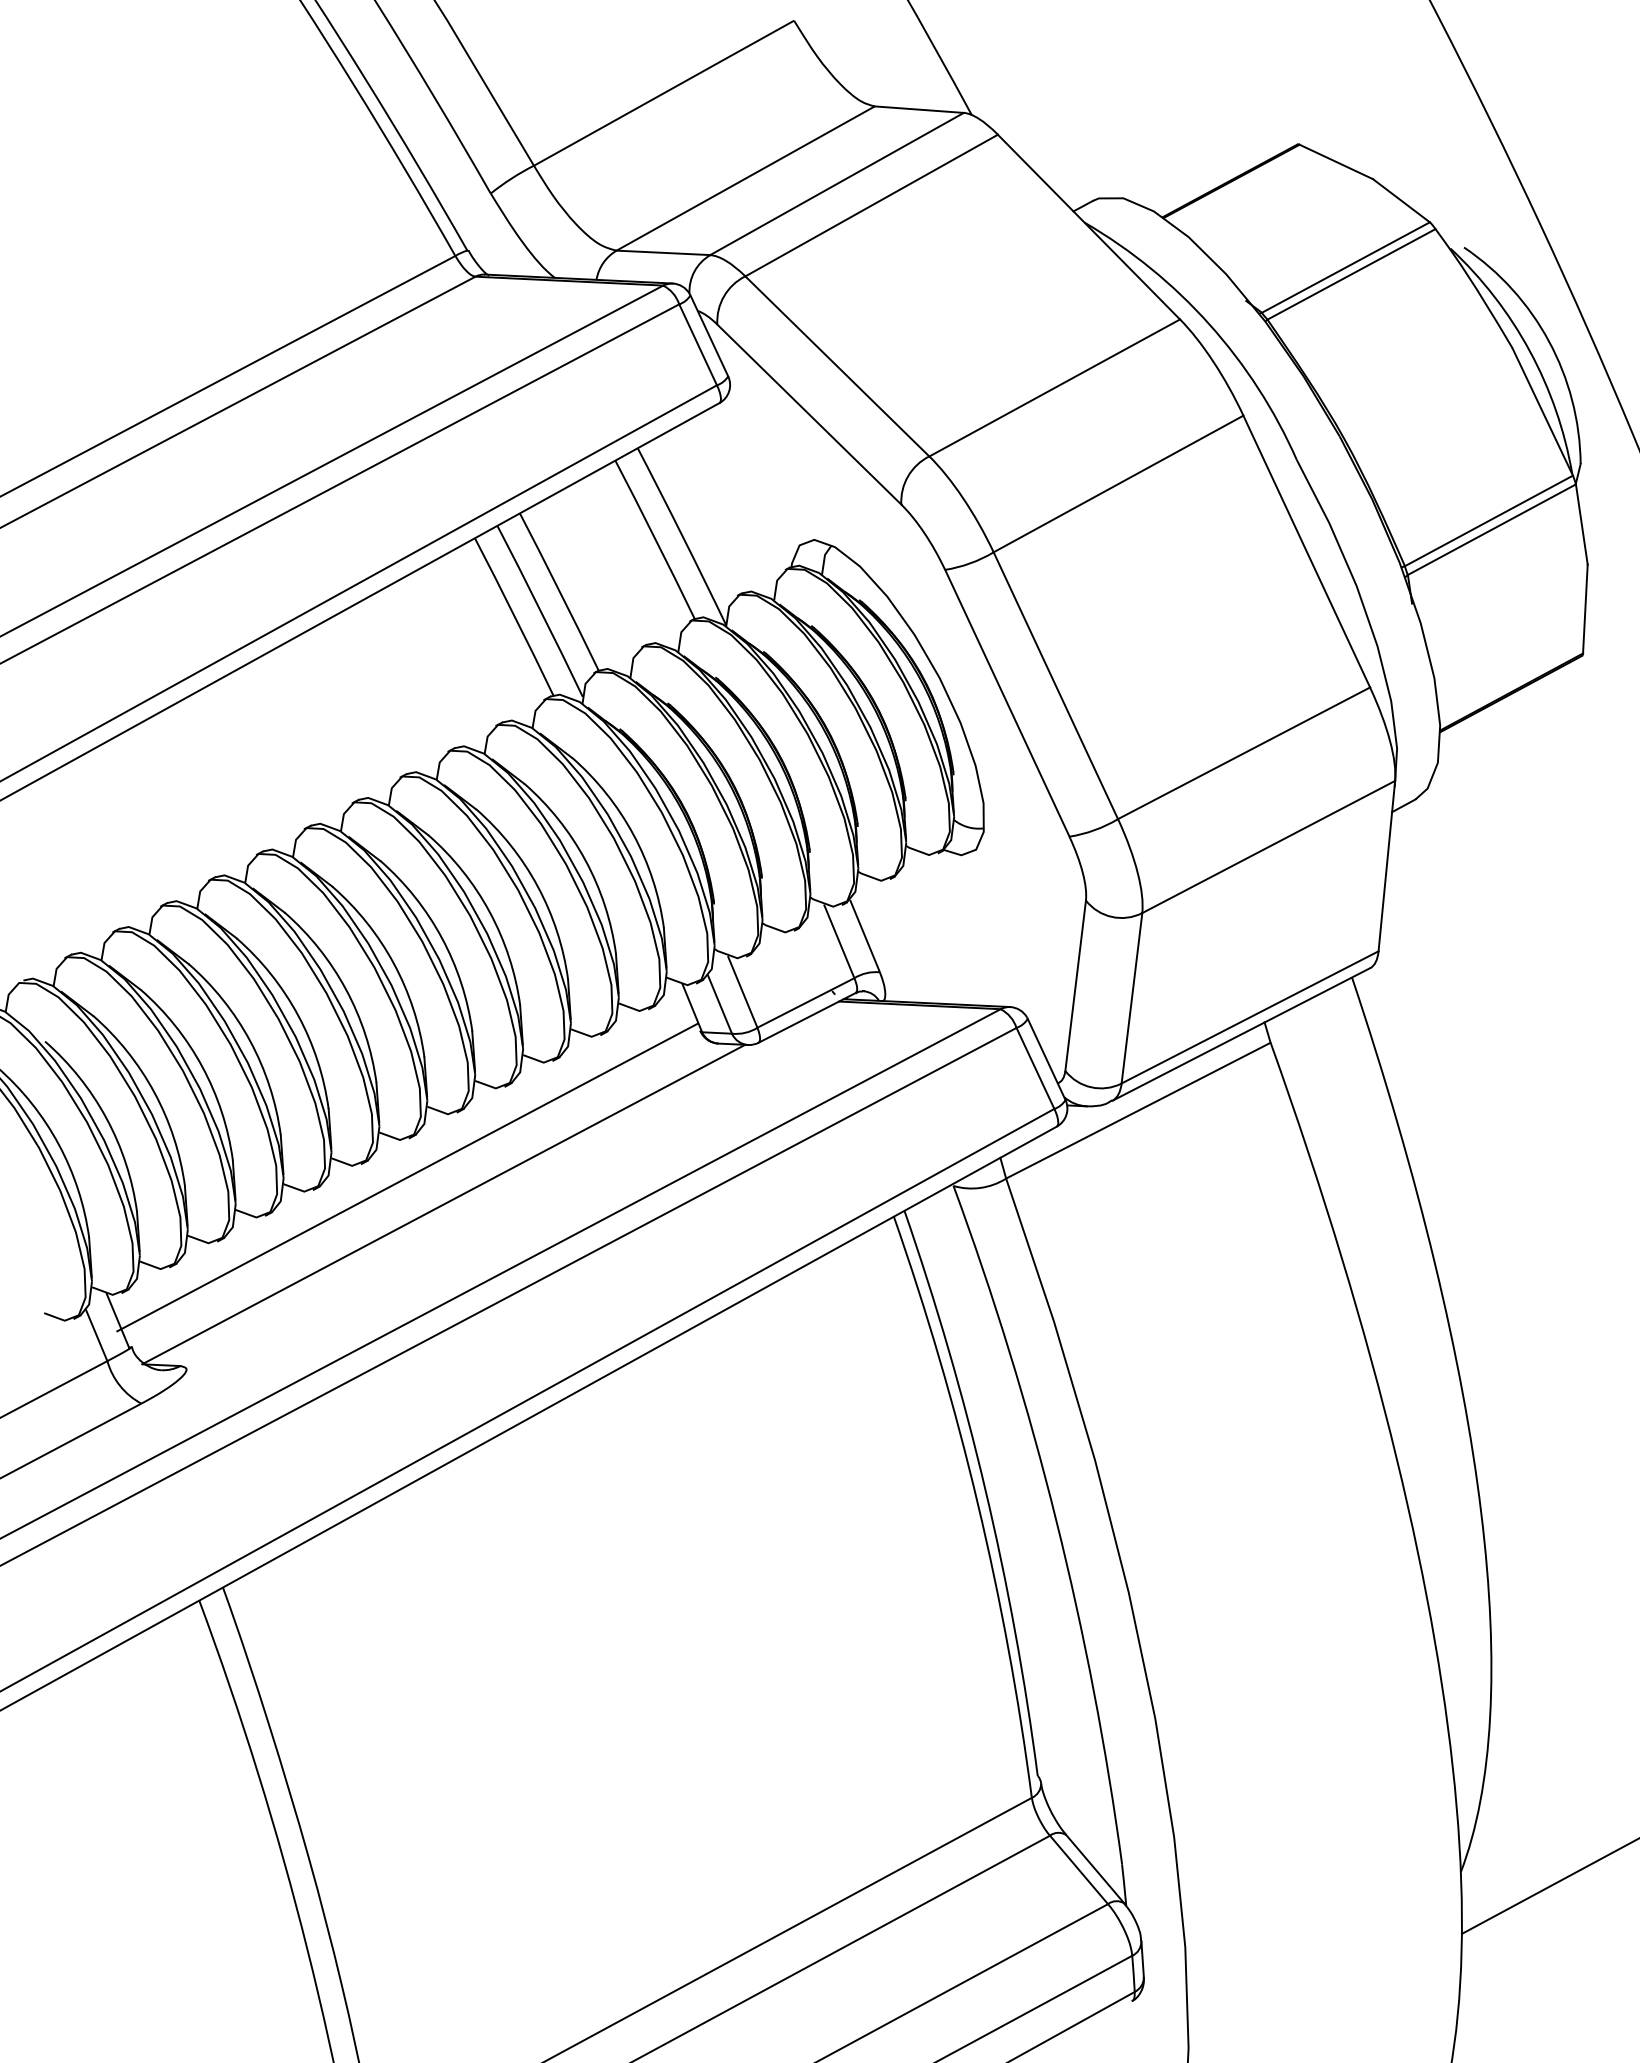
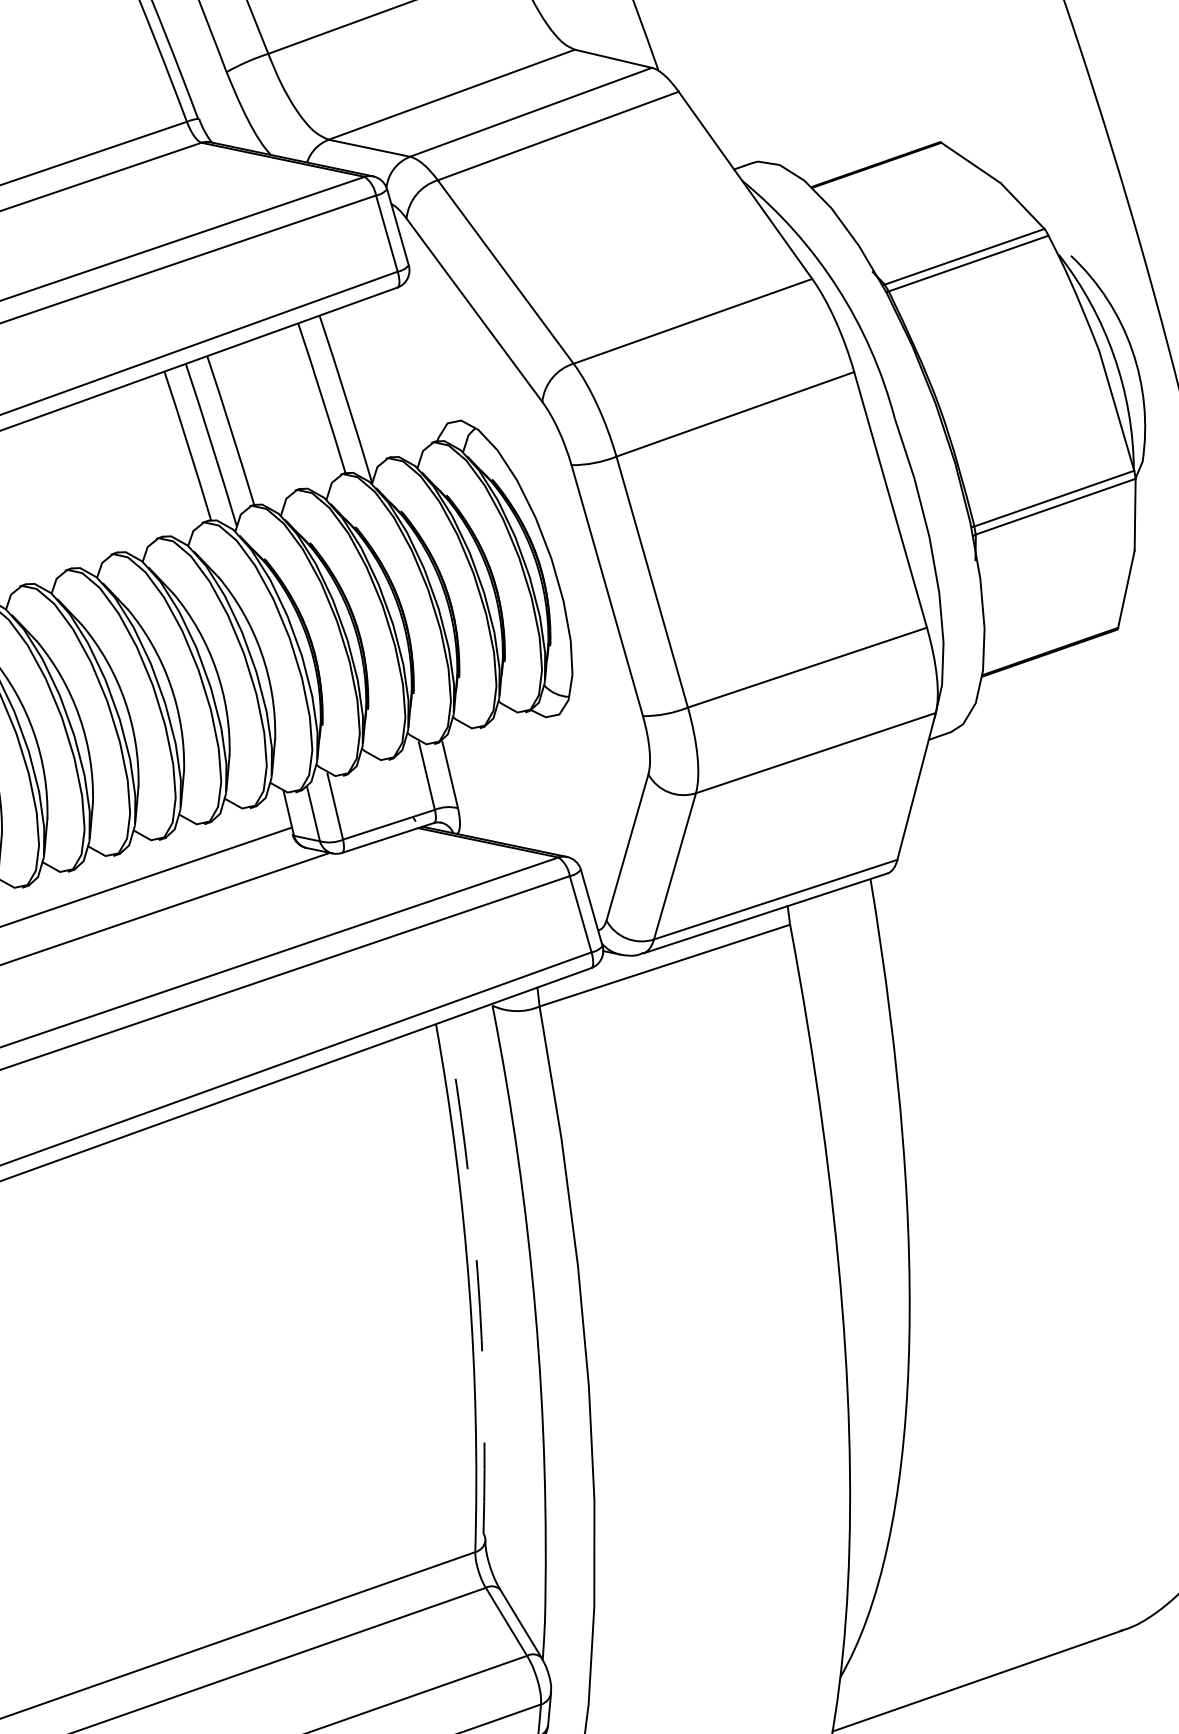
arc: (985, 1490) -> (477, 1276), solid -> dashed

